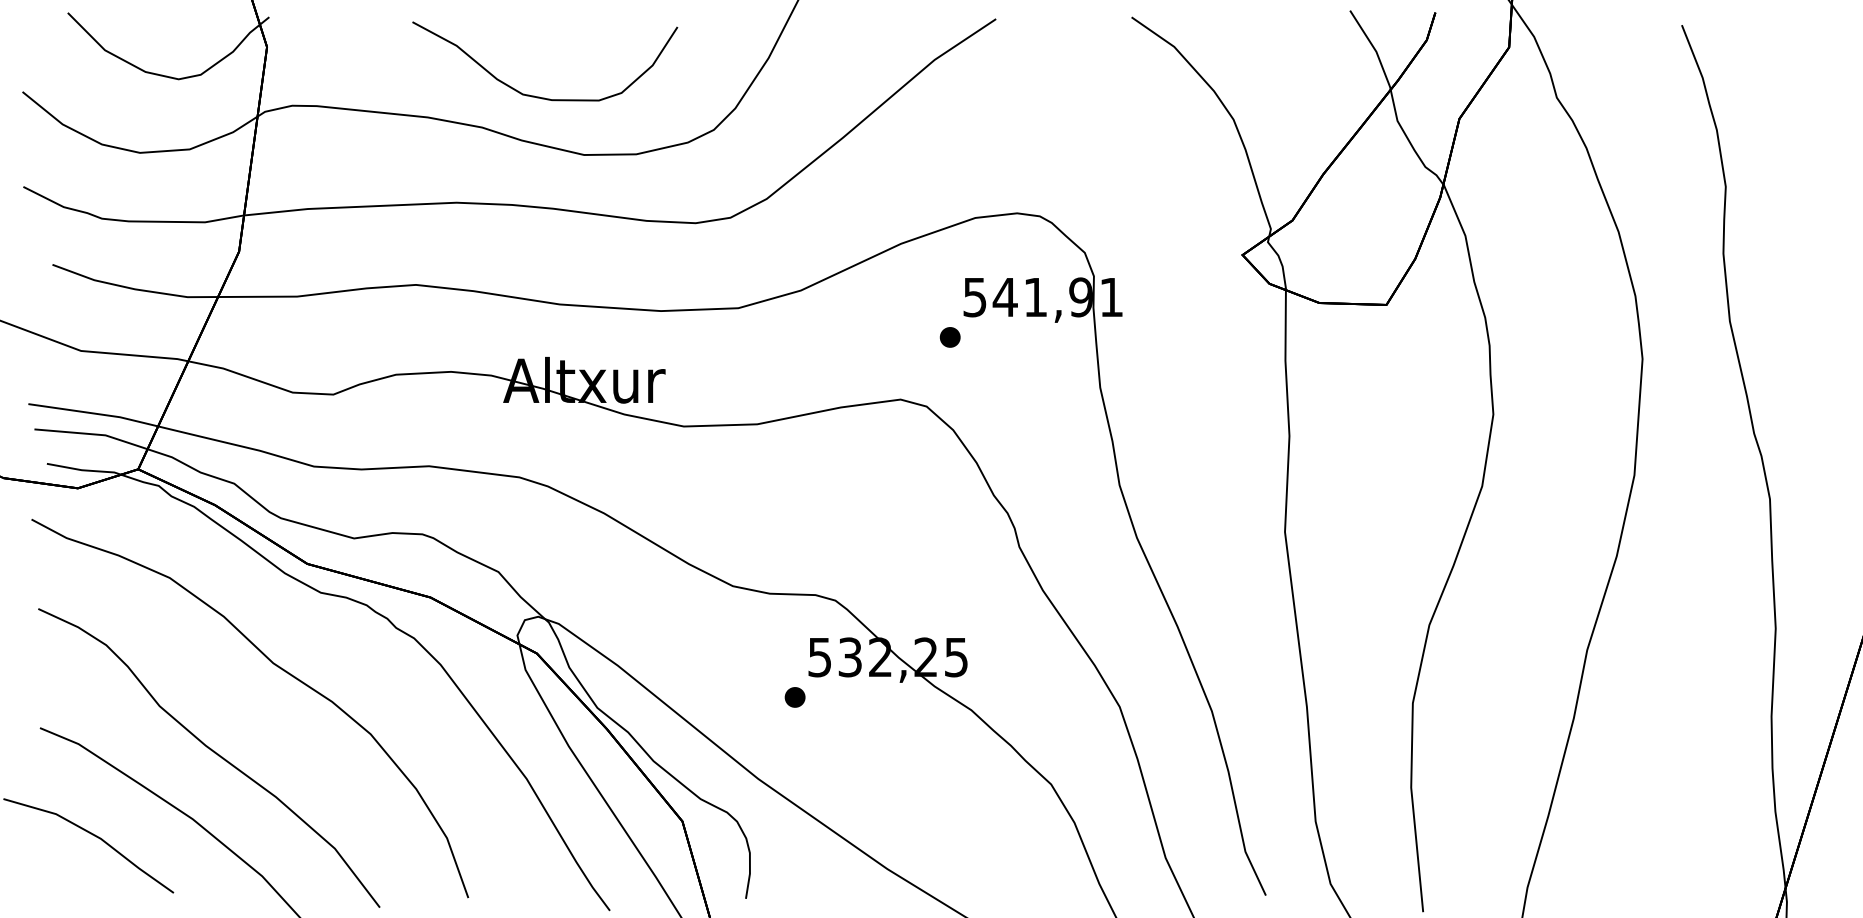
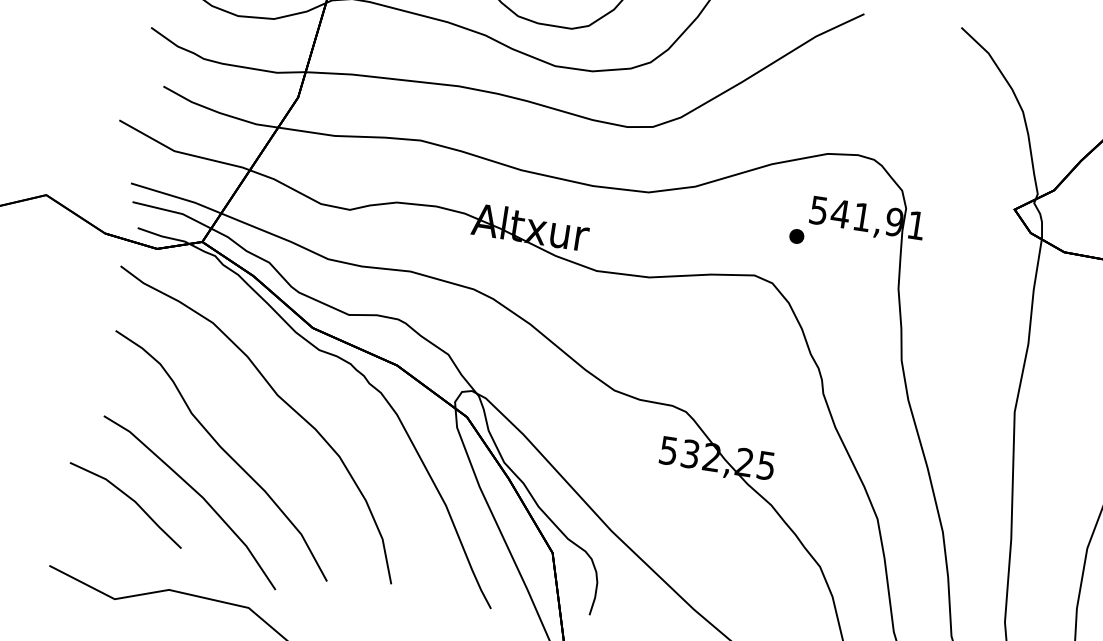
part: (794, 697) -> (646, 476), removed

